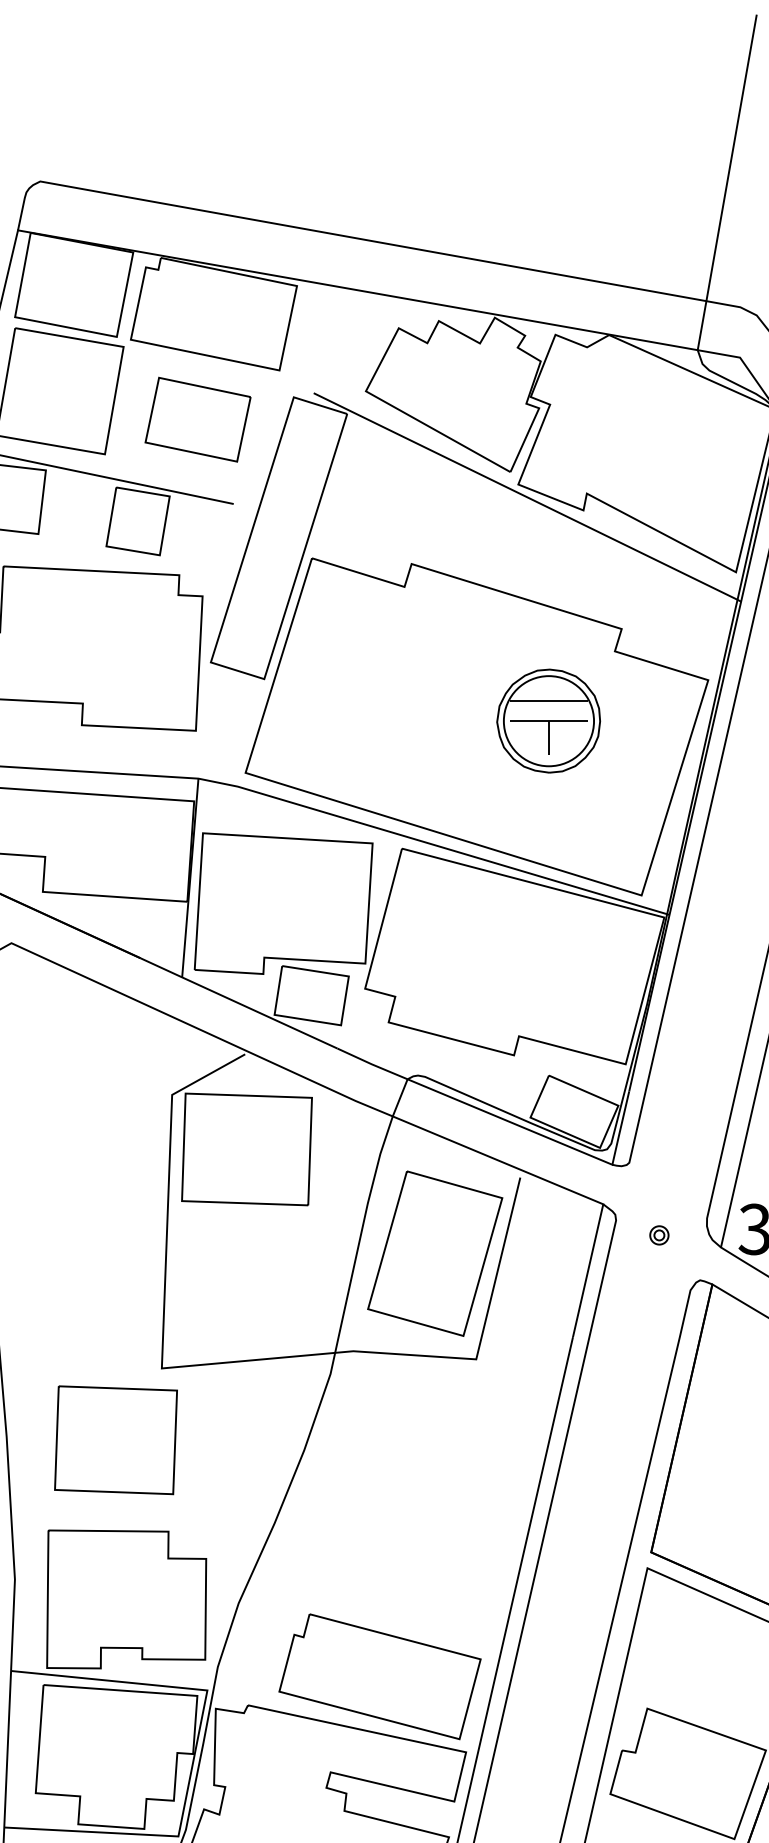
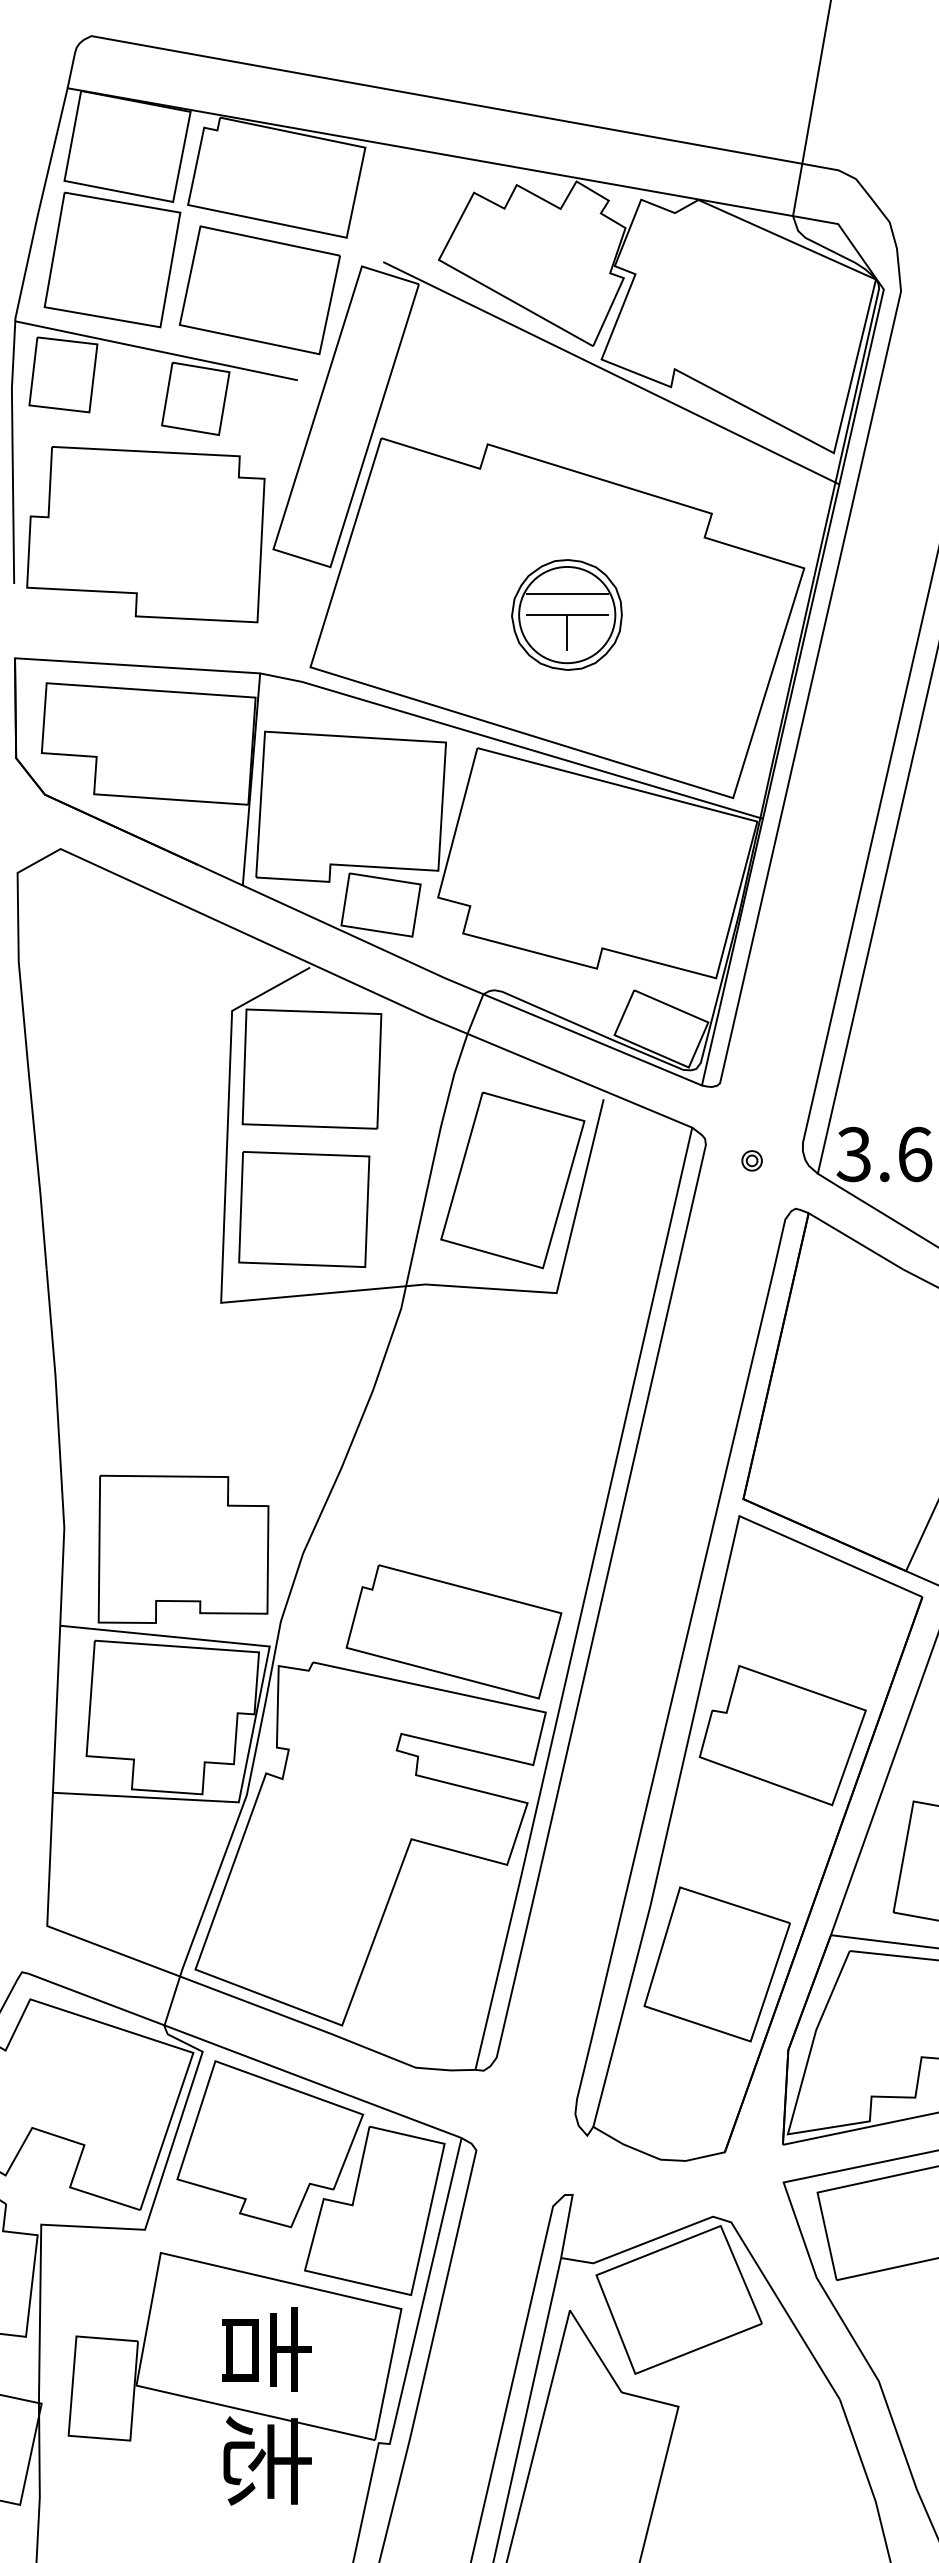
part: (197, 419) -> (259, 290), size x1.43
part: (548, 720) -> (566, 614), moved
part: (116, 1440) -> (304, 1209), moved

